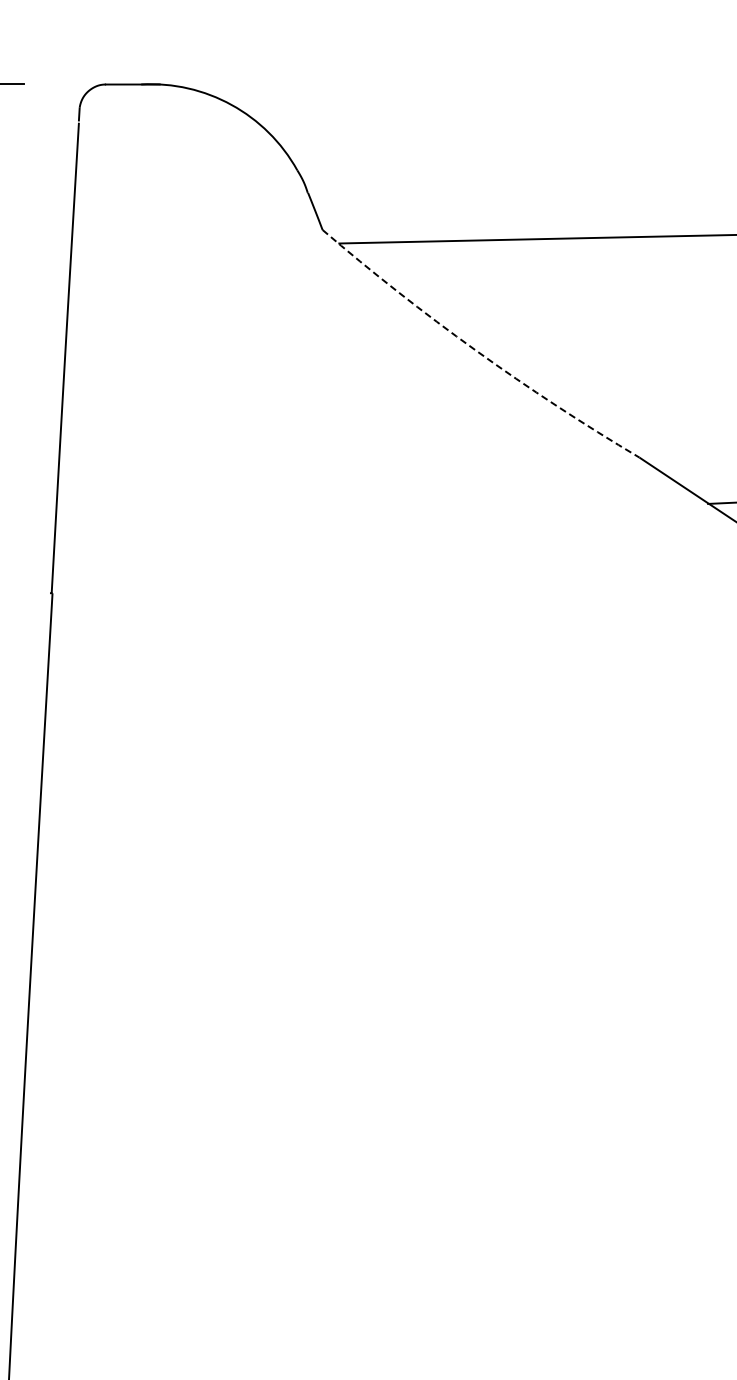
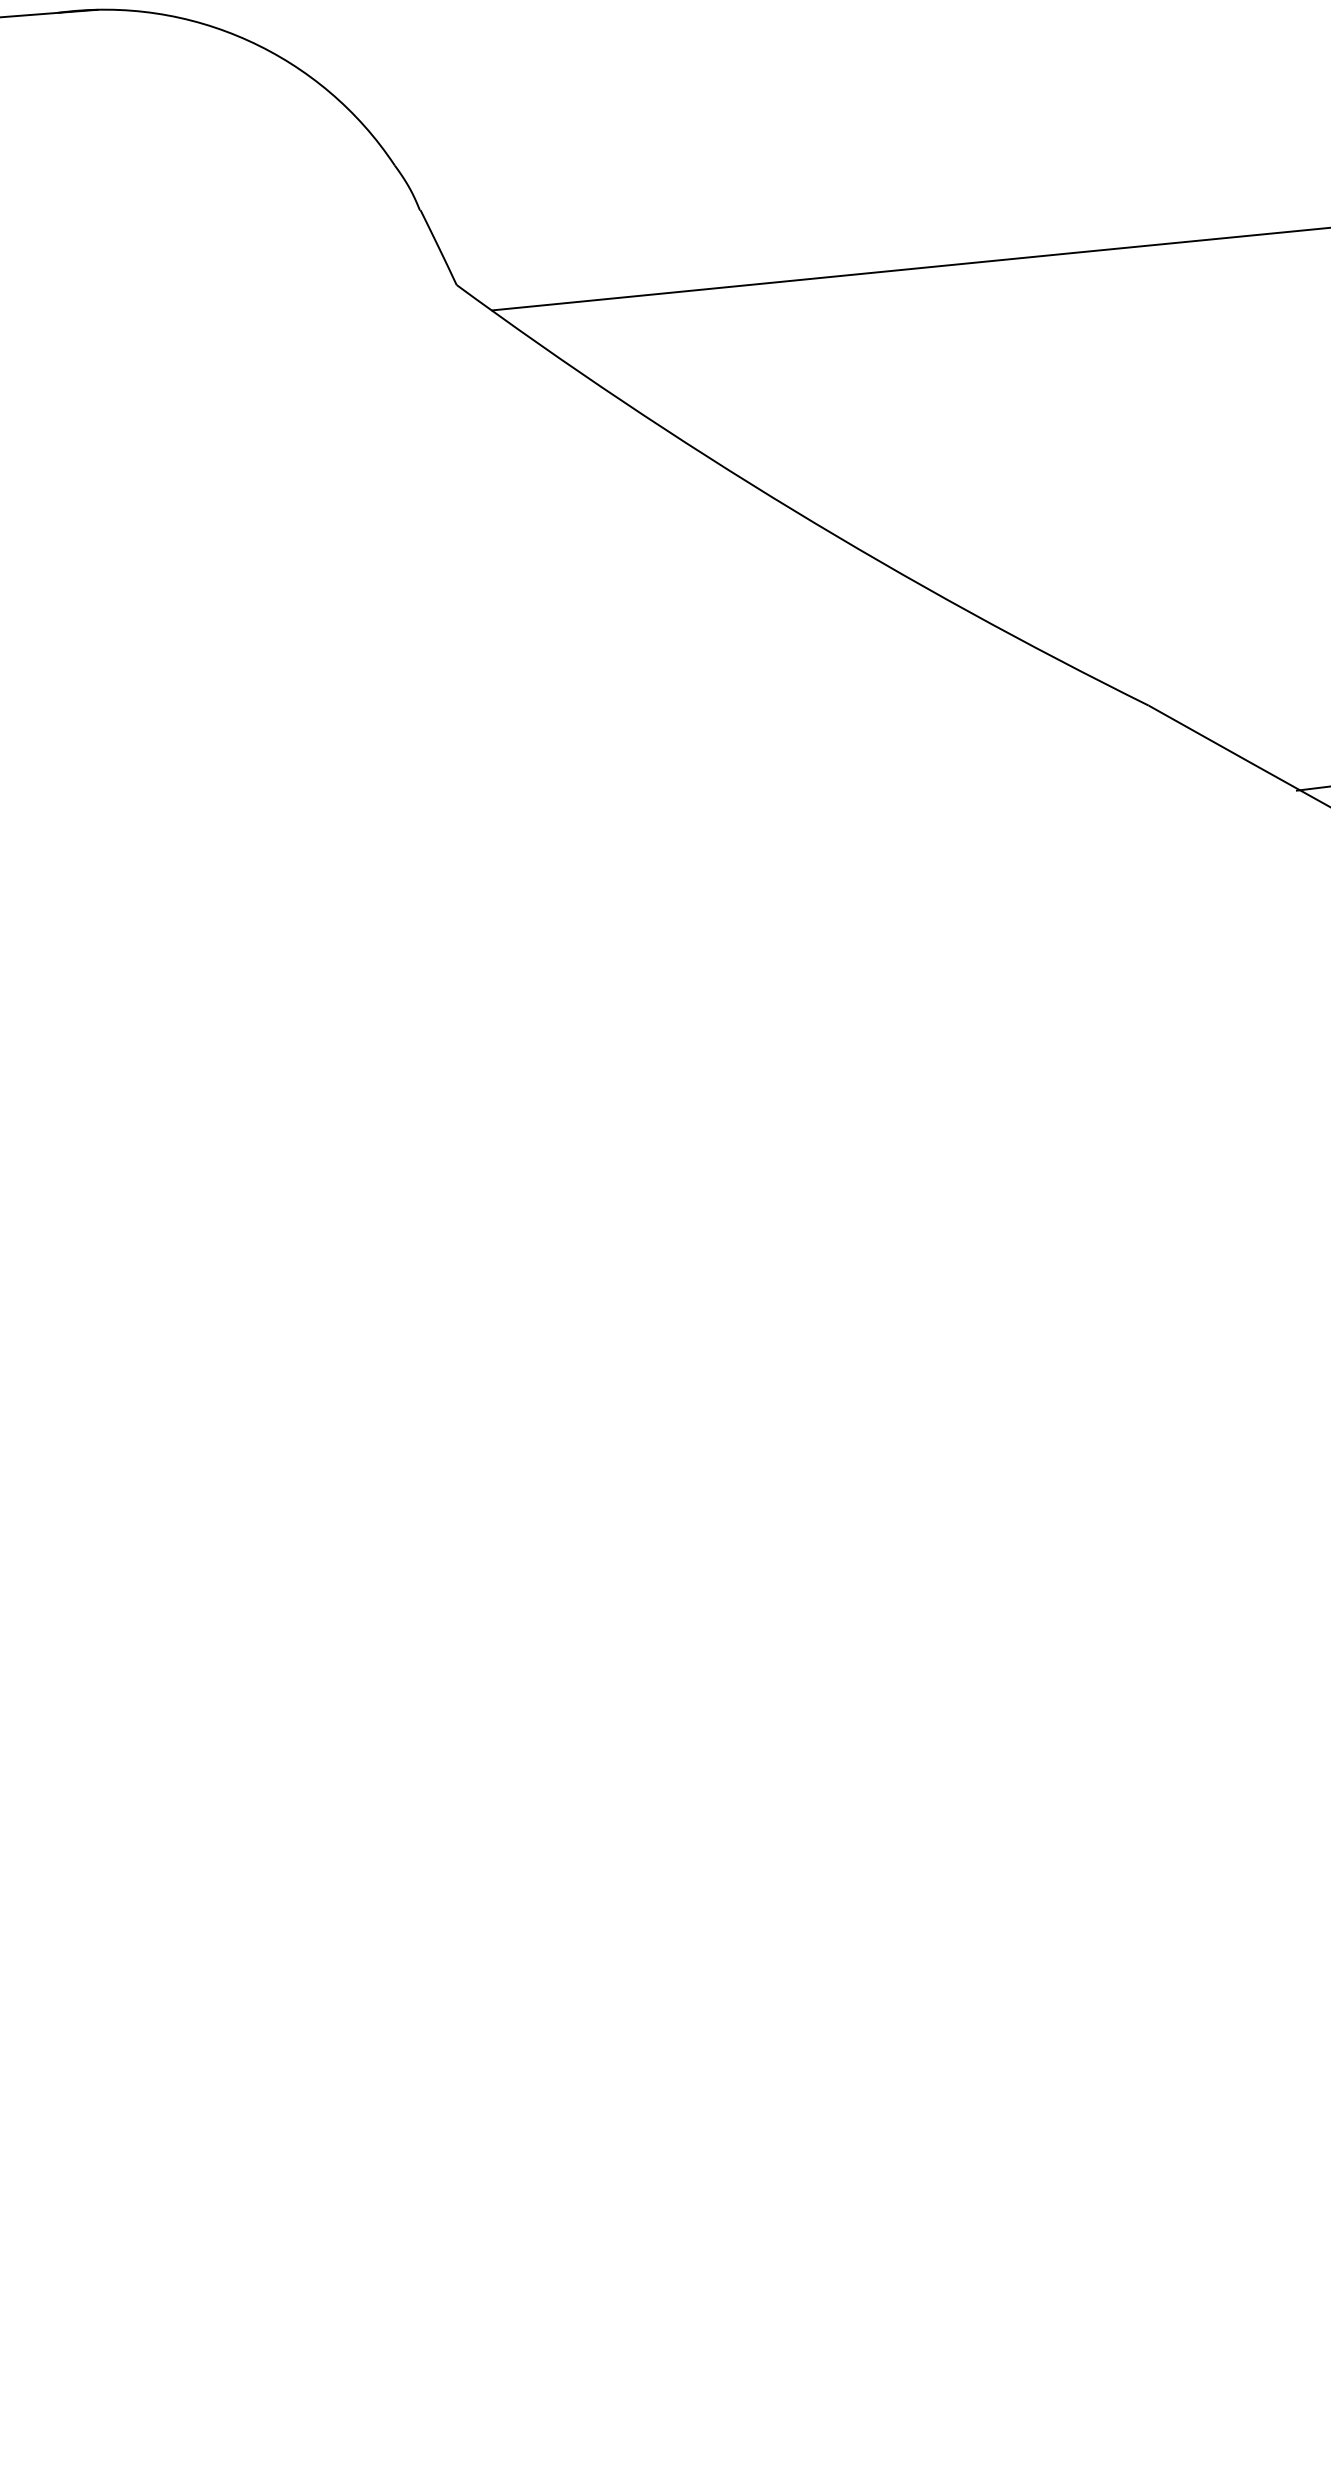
arc: (476, 350) -> (794, 509), dashed -> solid

